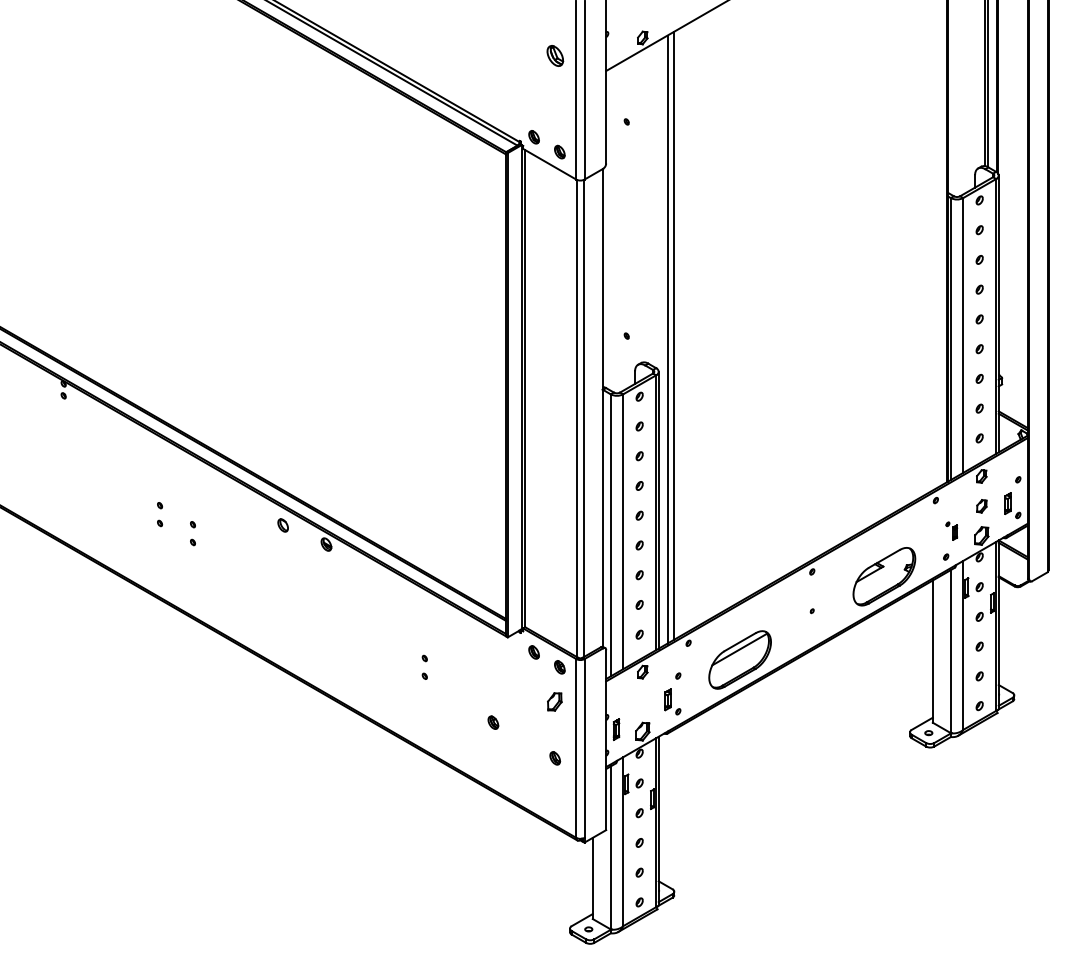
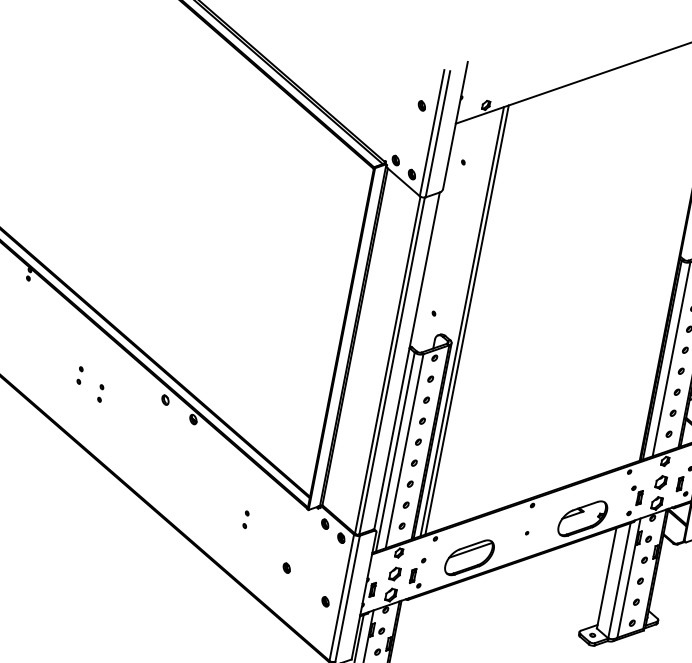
part: (554, 55) -> (421, 105), size x0.62
part: (981, 506) -> (660, 482), size x1.43
part: (951, 530) -> (636, 495), size x1.43
part: (554, 701) -> (394, 573), moved

